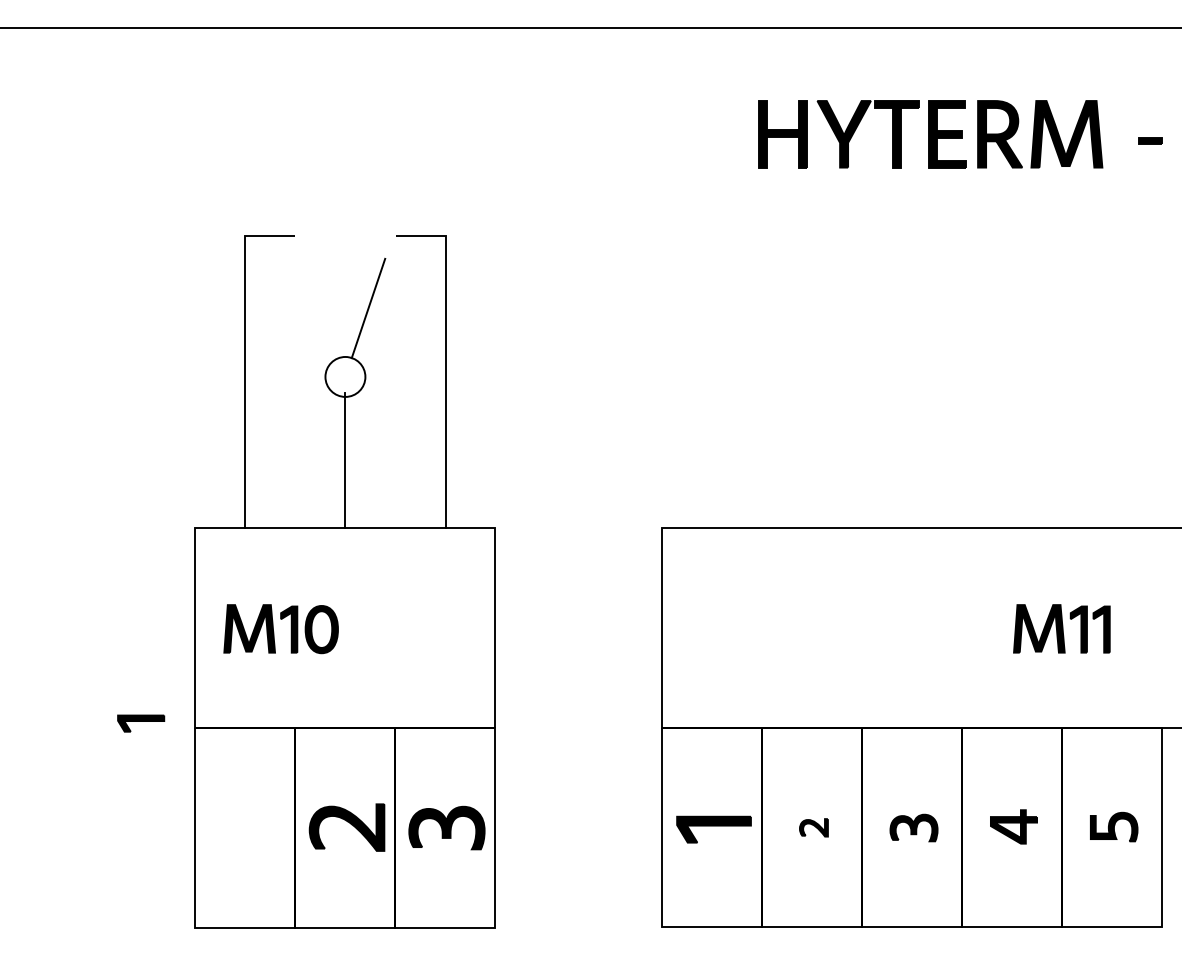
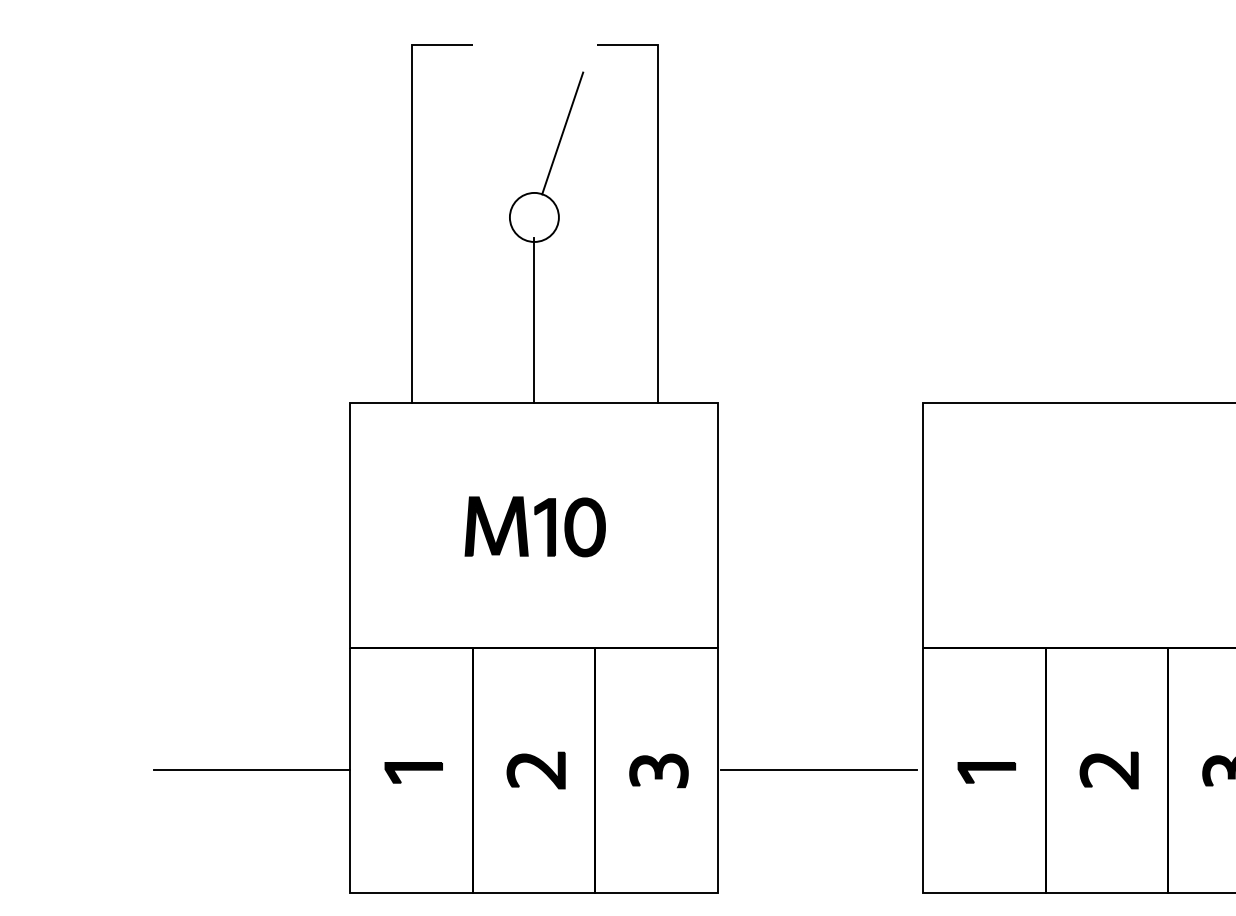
part: (274, 631) -> (527, 529), moved
part: (141, 723) -> (414, 772), moved
line: (115, 827) -> (252, 770), added
part: (346, 827) -> (535, 770), size x0.62
part: (446, 827) -> (658, 770), size x0.62
line: (577, 827) -> (819, 770), added
part: (813, 827) -> (1108, 770), size x1.67
part: (714, 829) -> (987, 772), size x0.62

